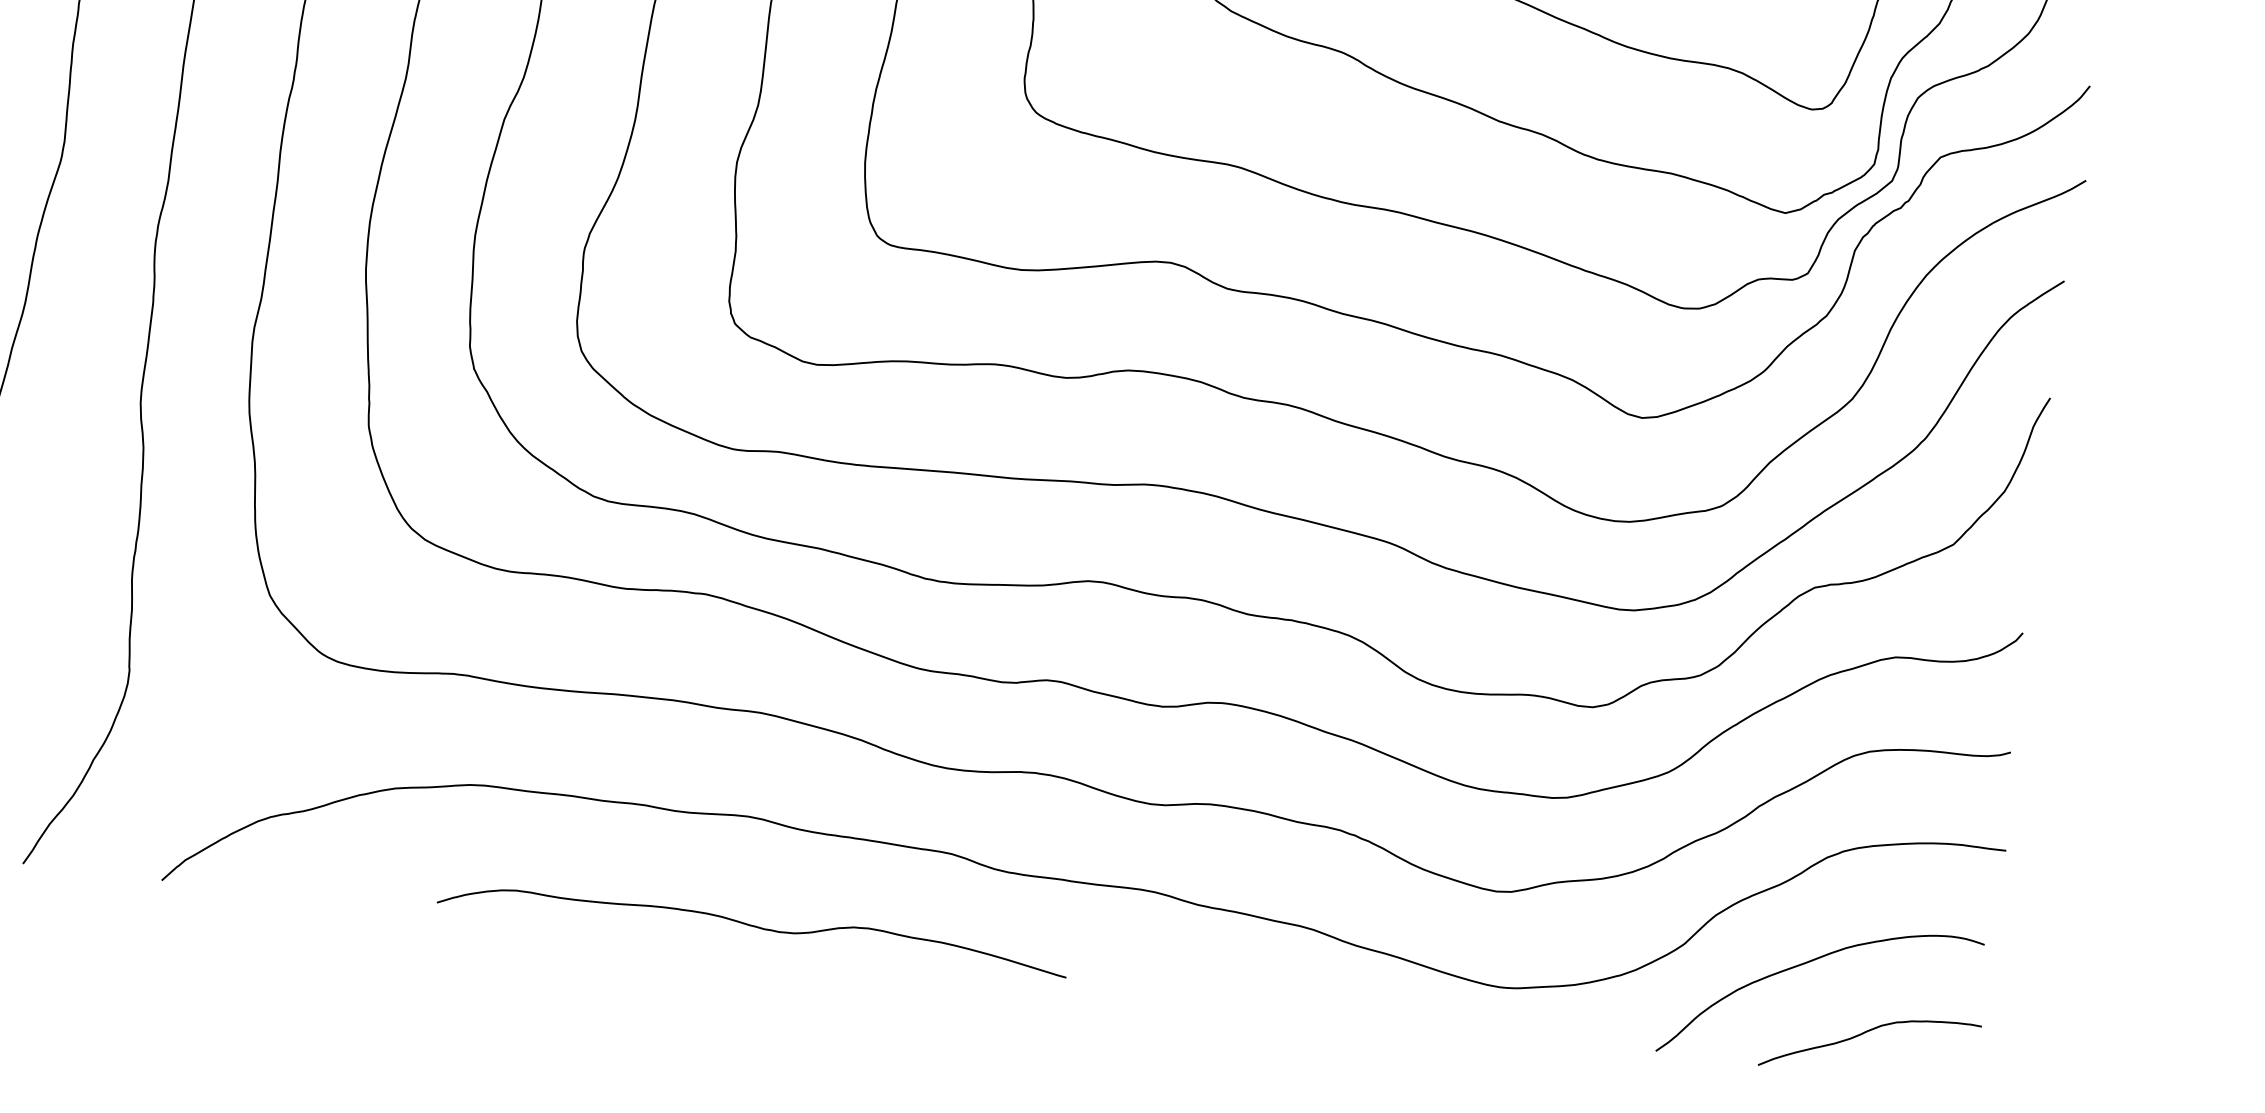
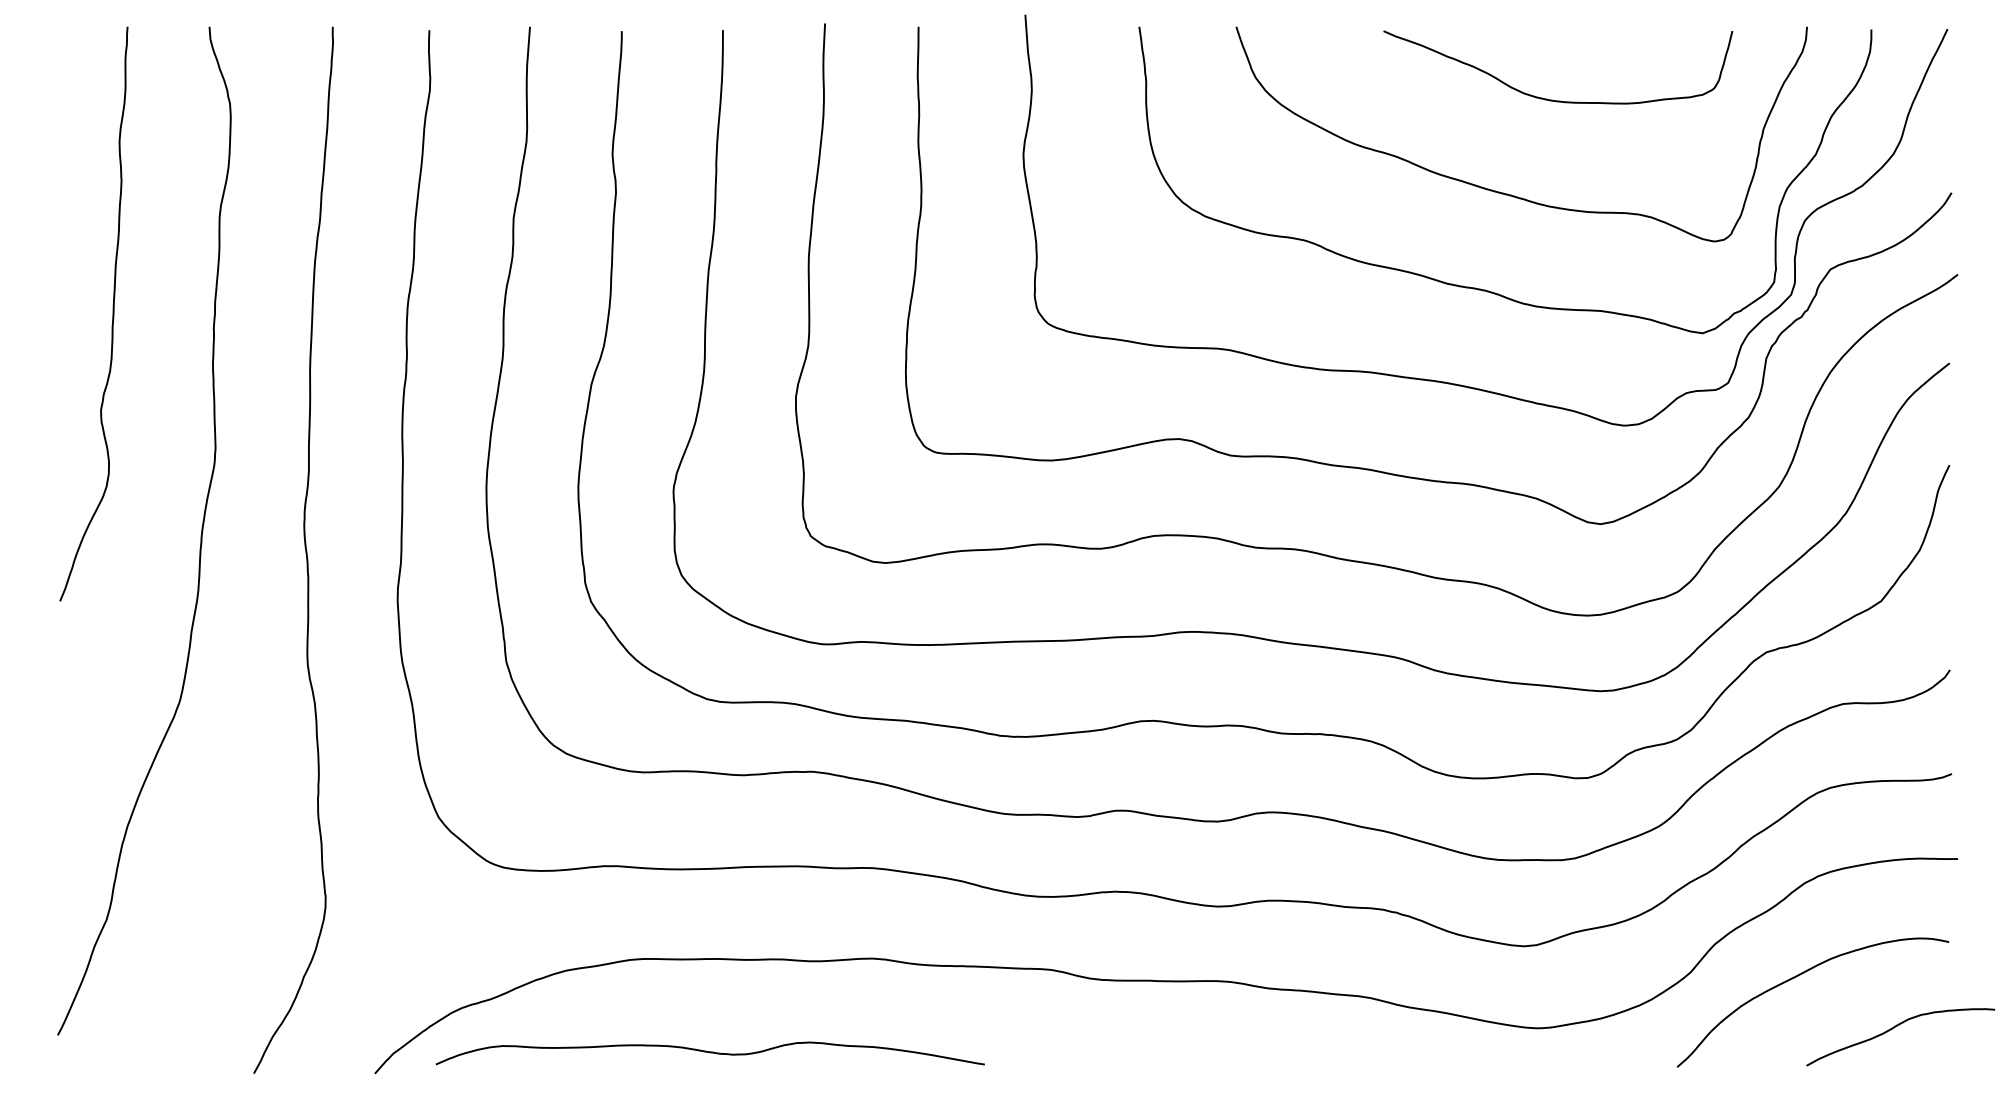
curve: (752, 927) -> (709, 1053), moved
curve: (1863, 1034) -> (1894, 1028), moved

